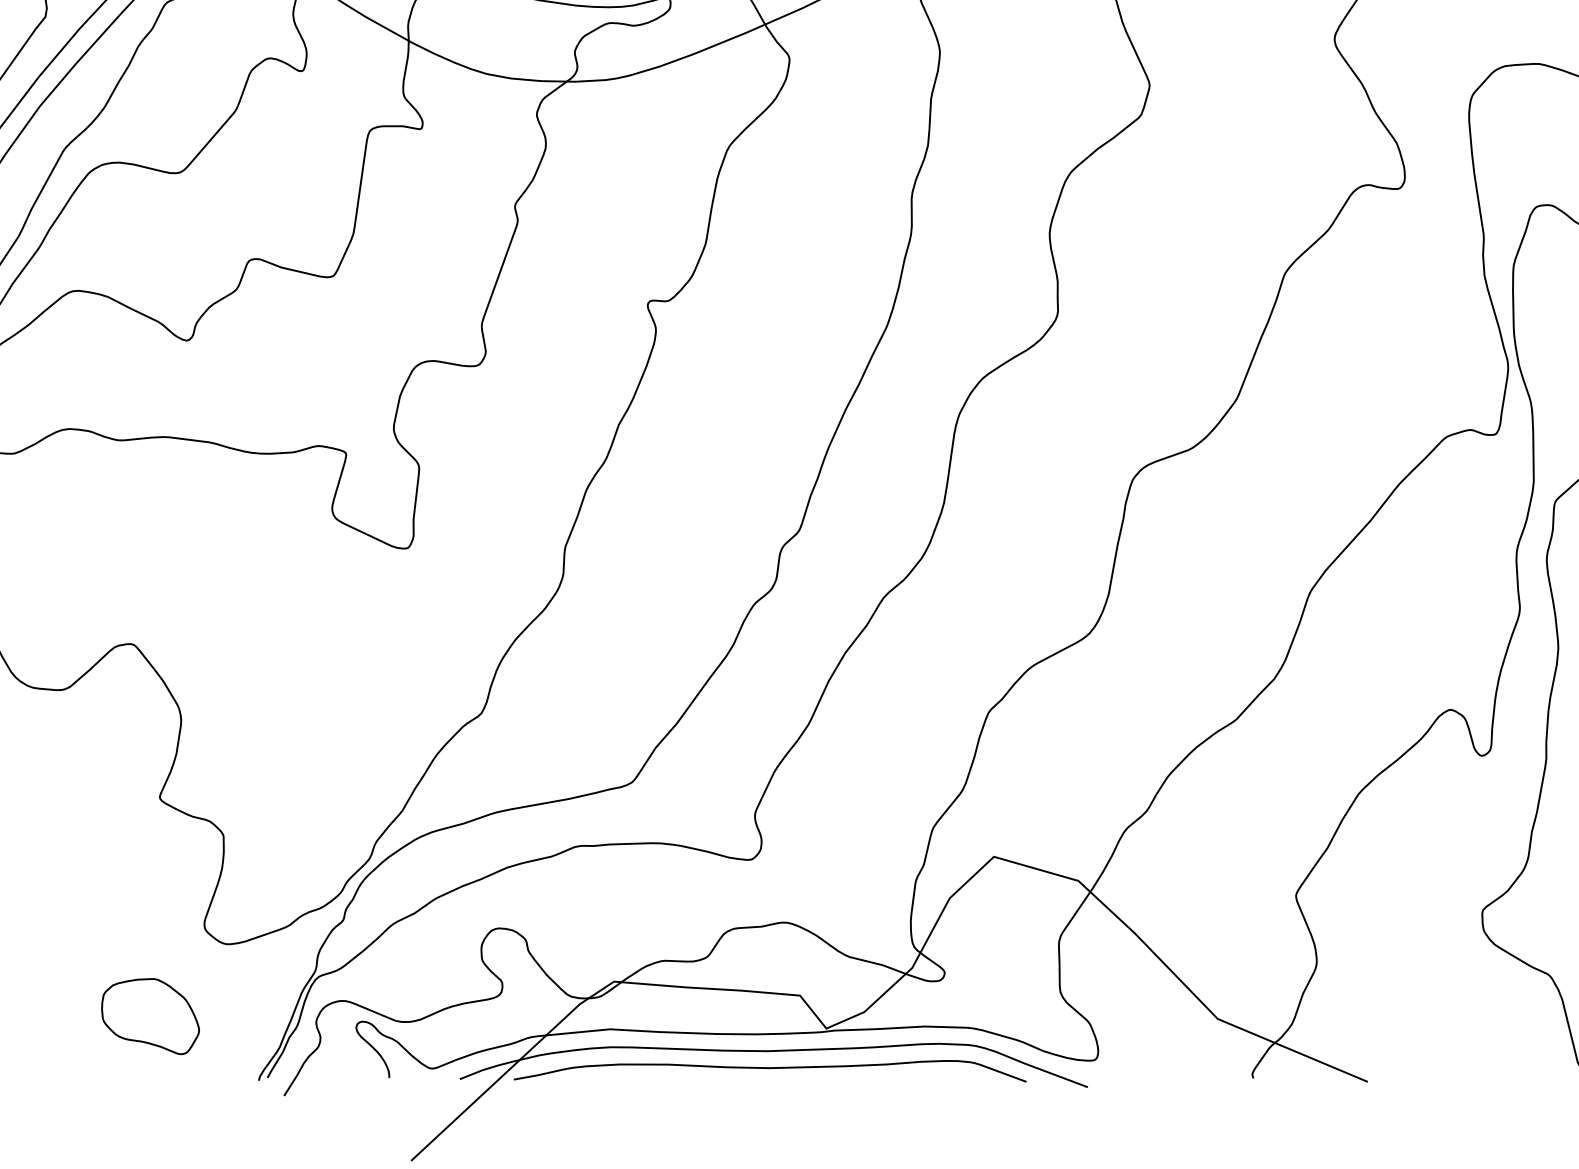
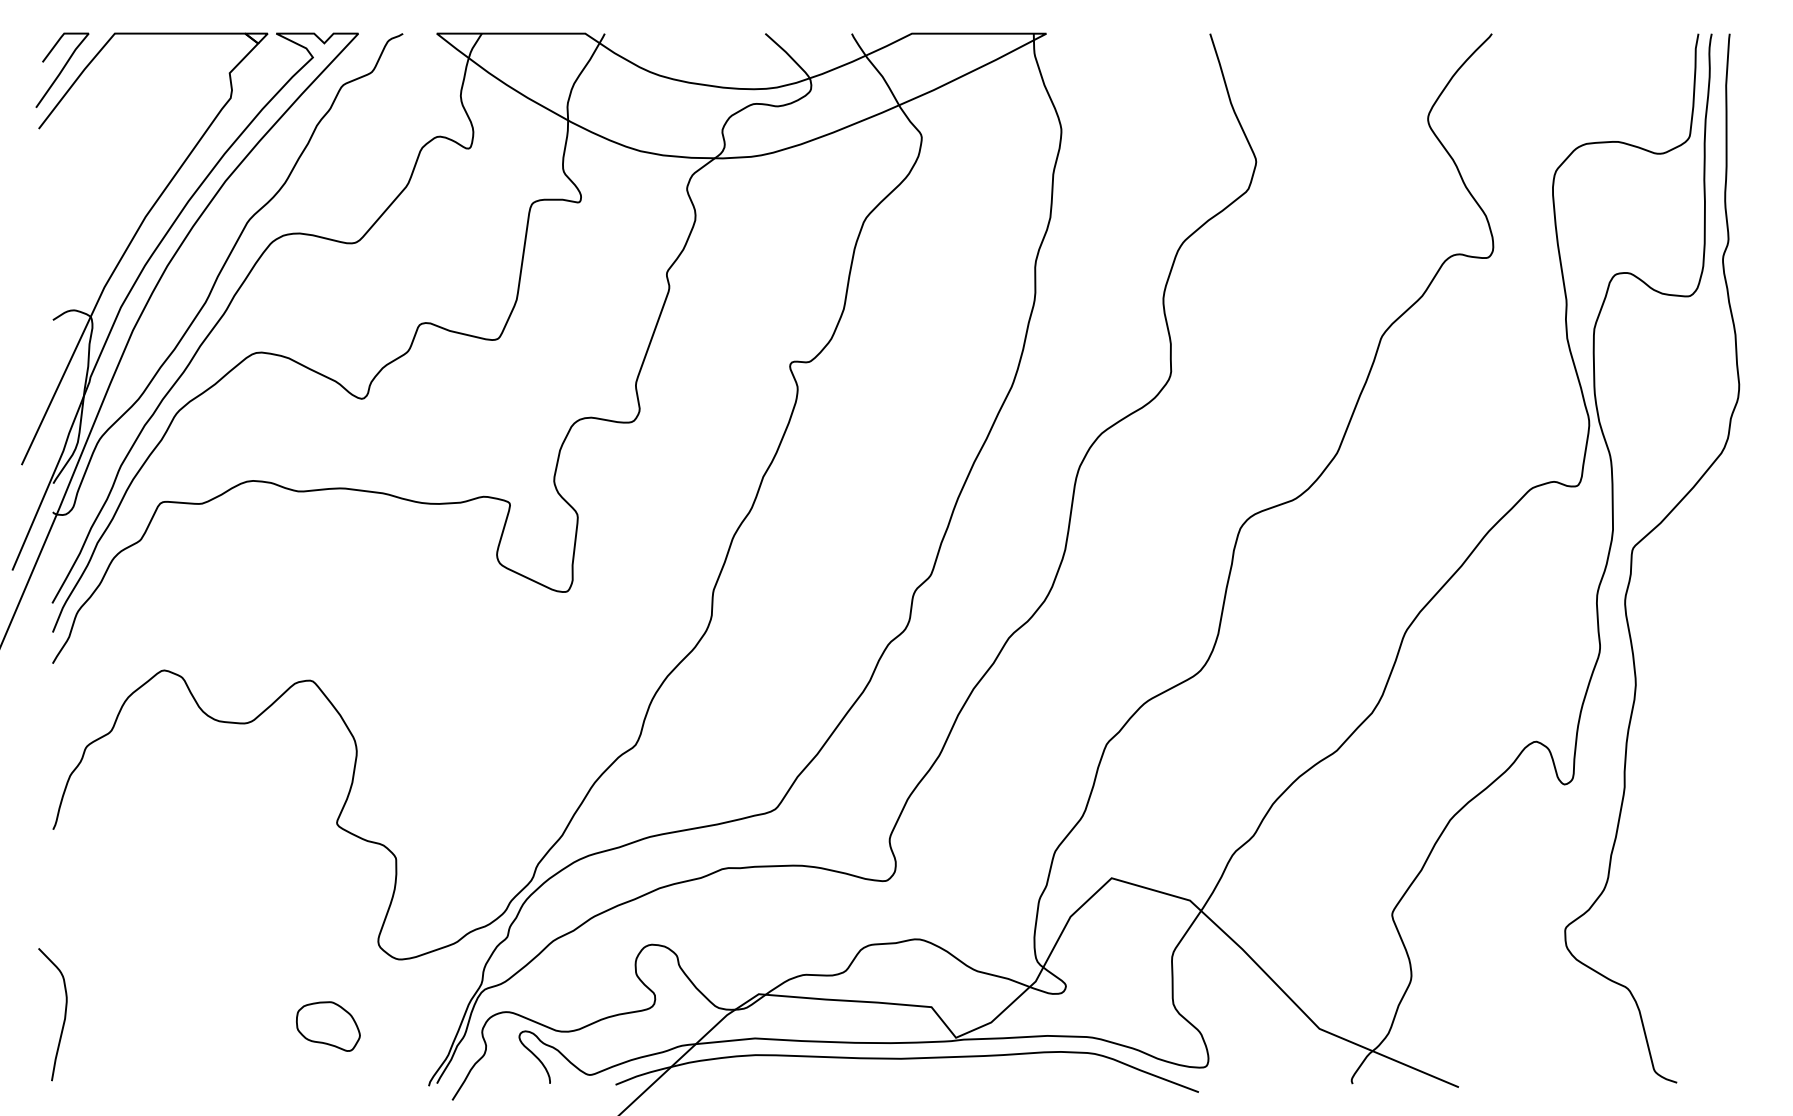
part: (150, 1016) -> (328, 1026), size x0.7
curve: (769, 1069) -> (903, 1075), removed

